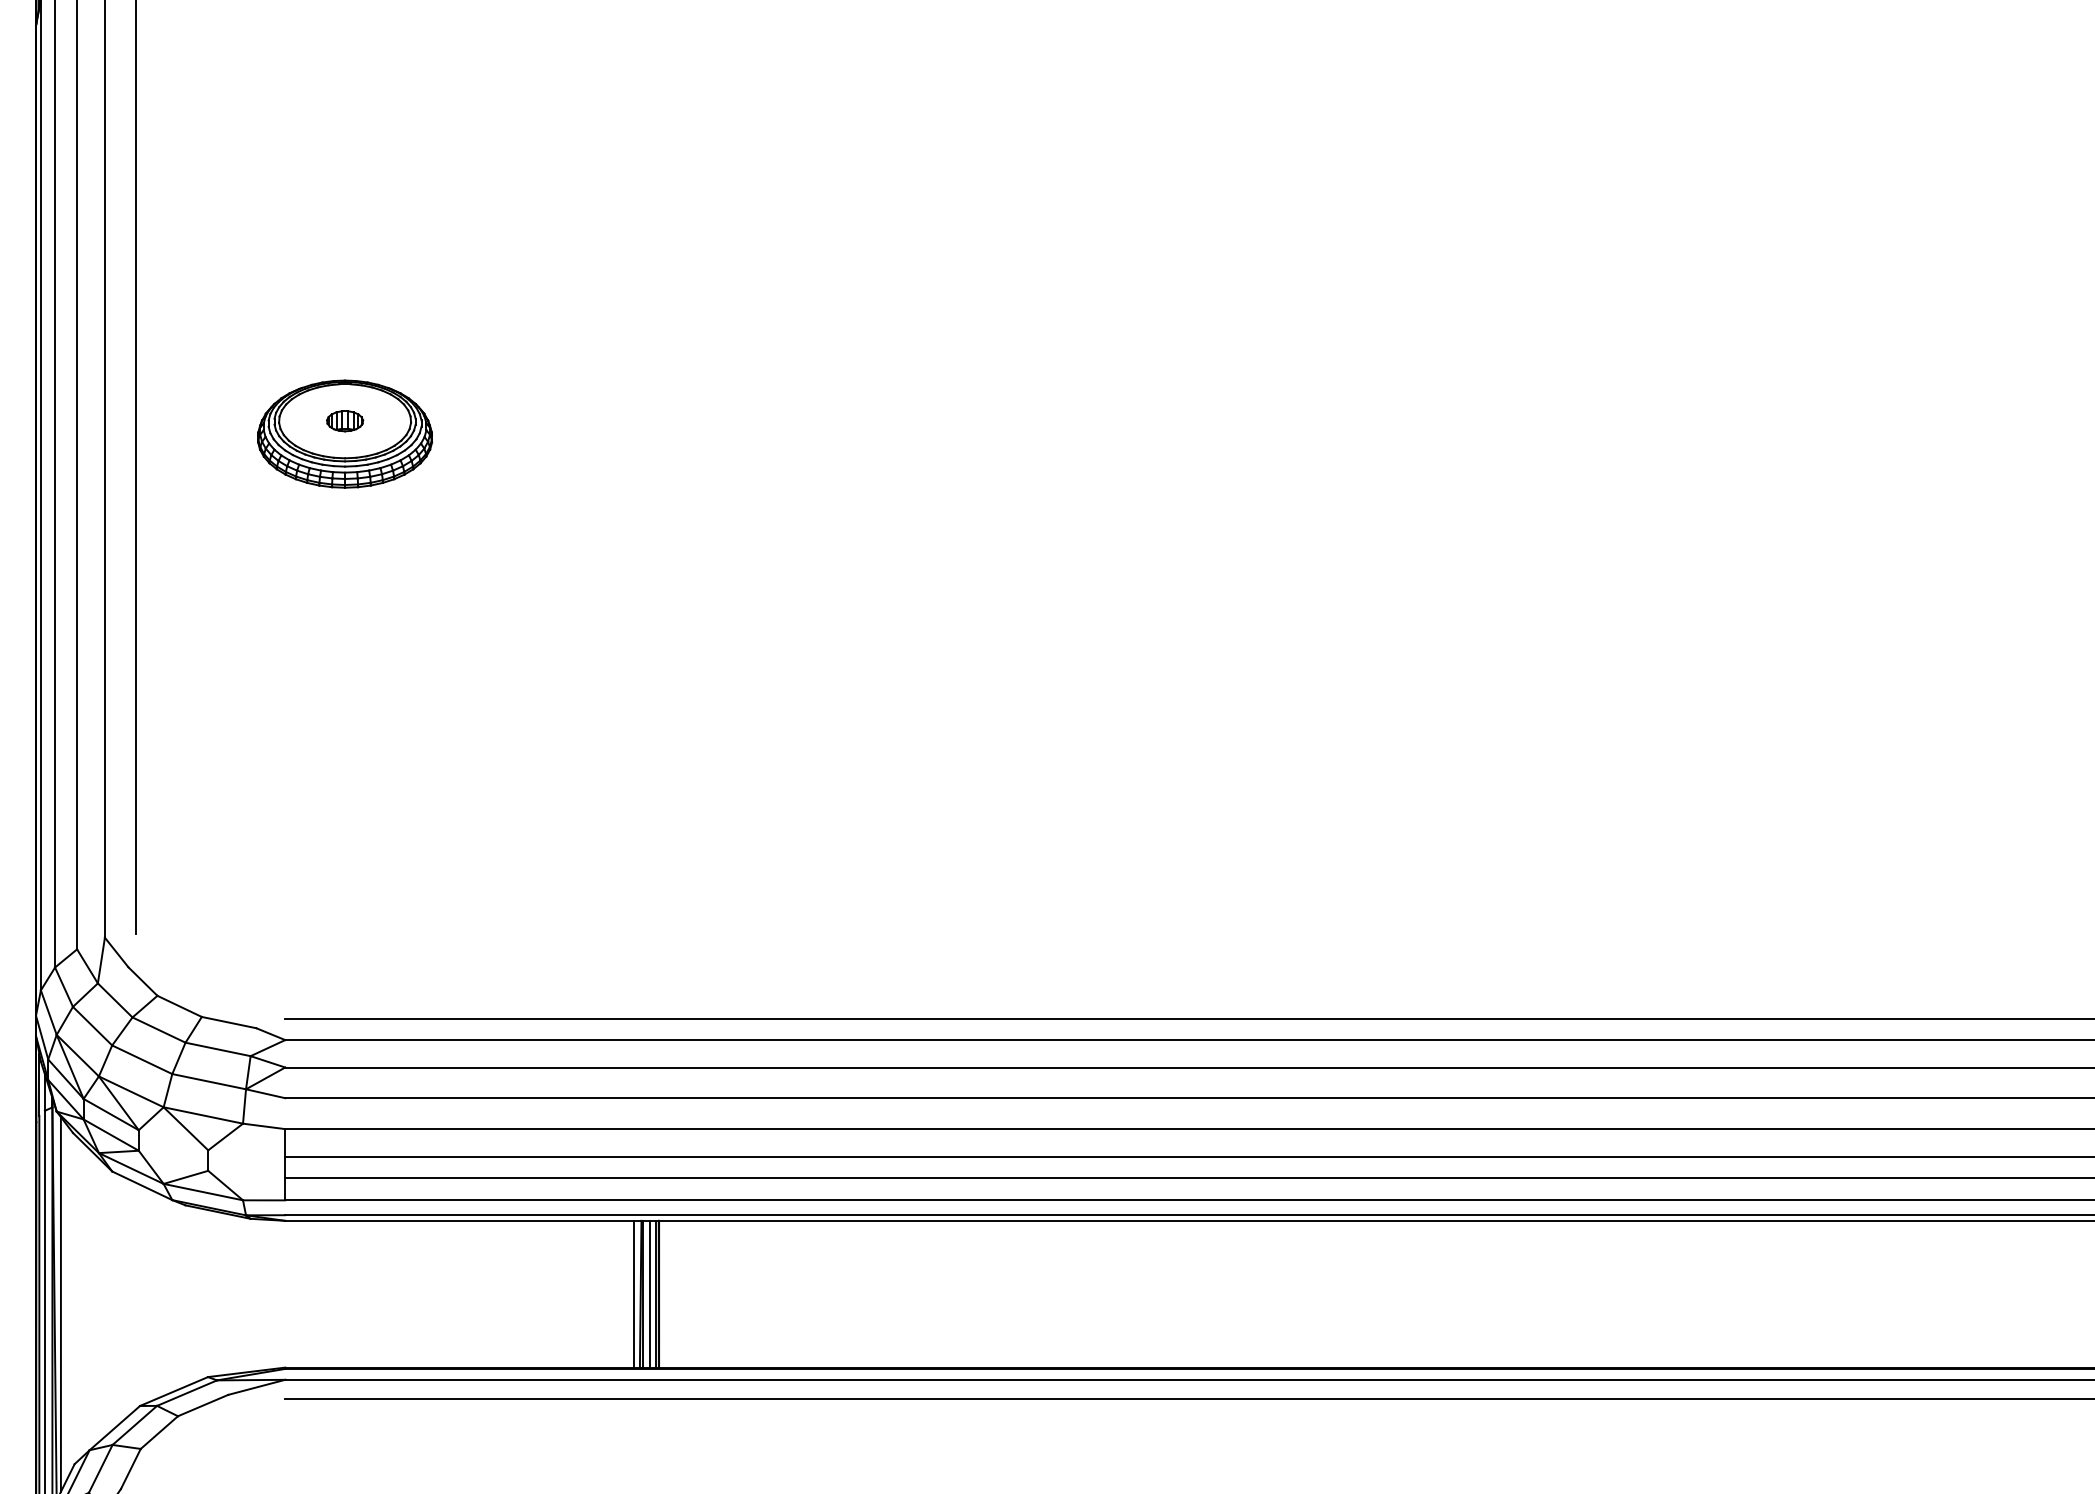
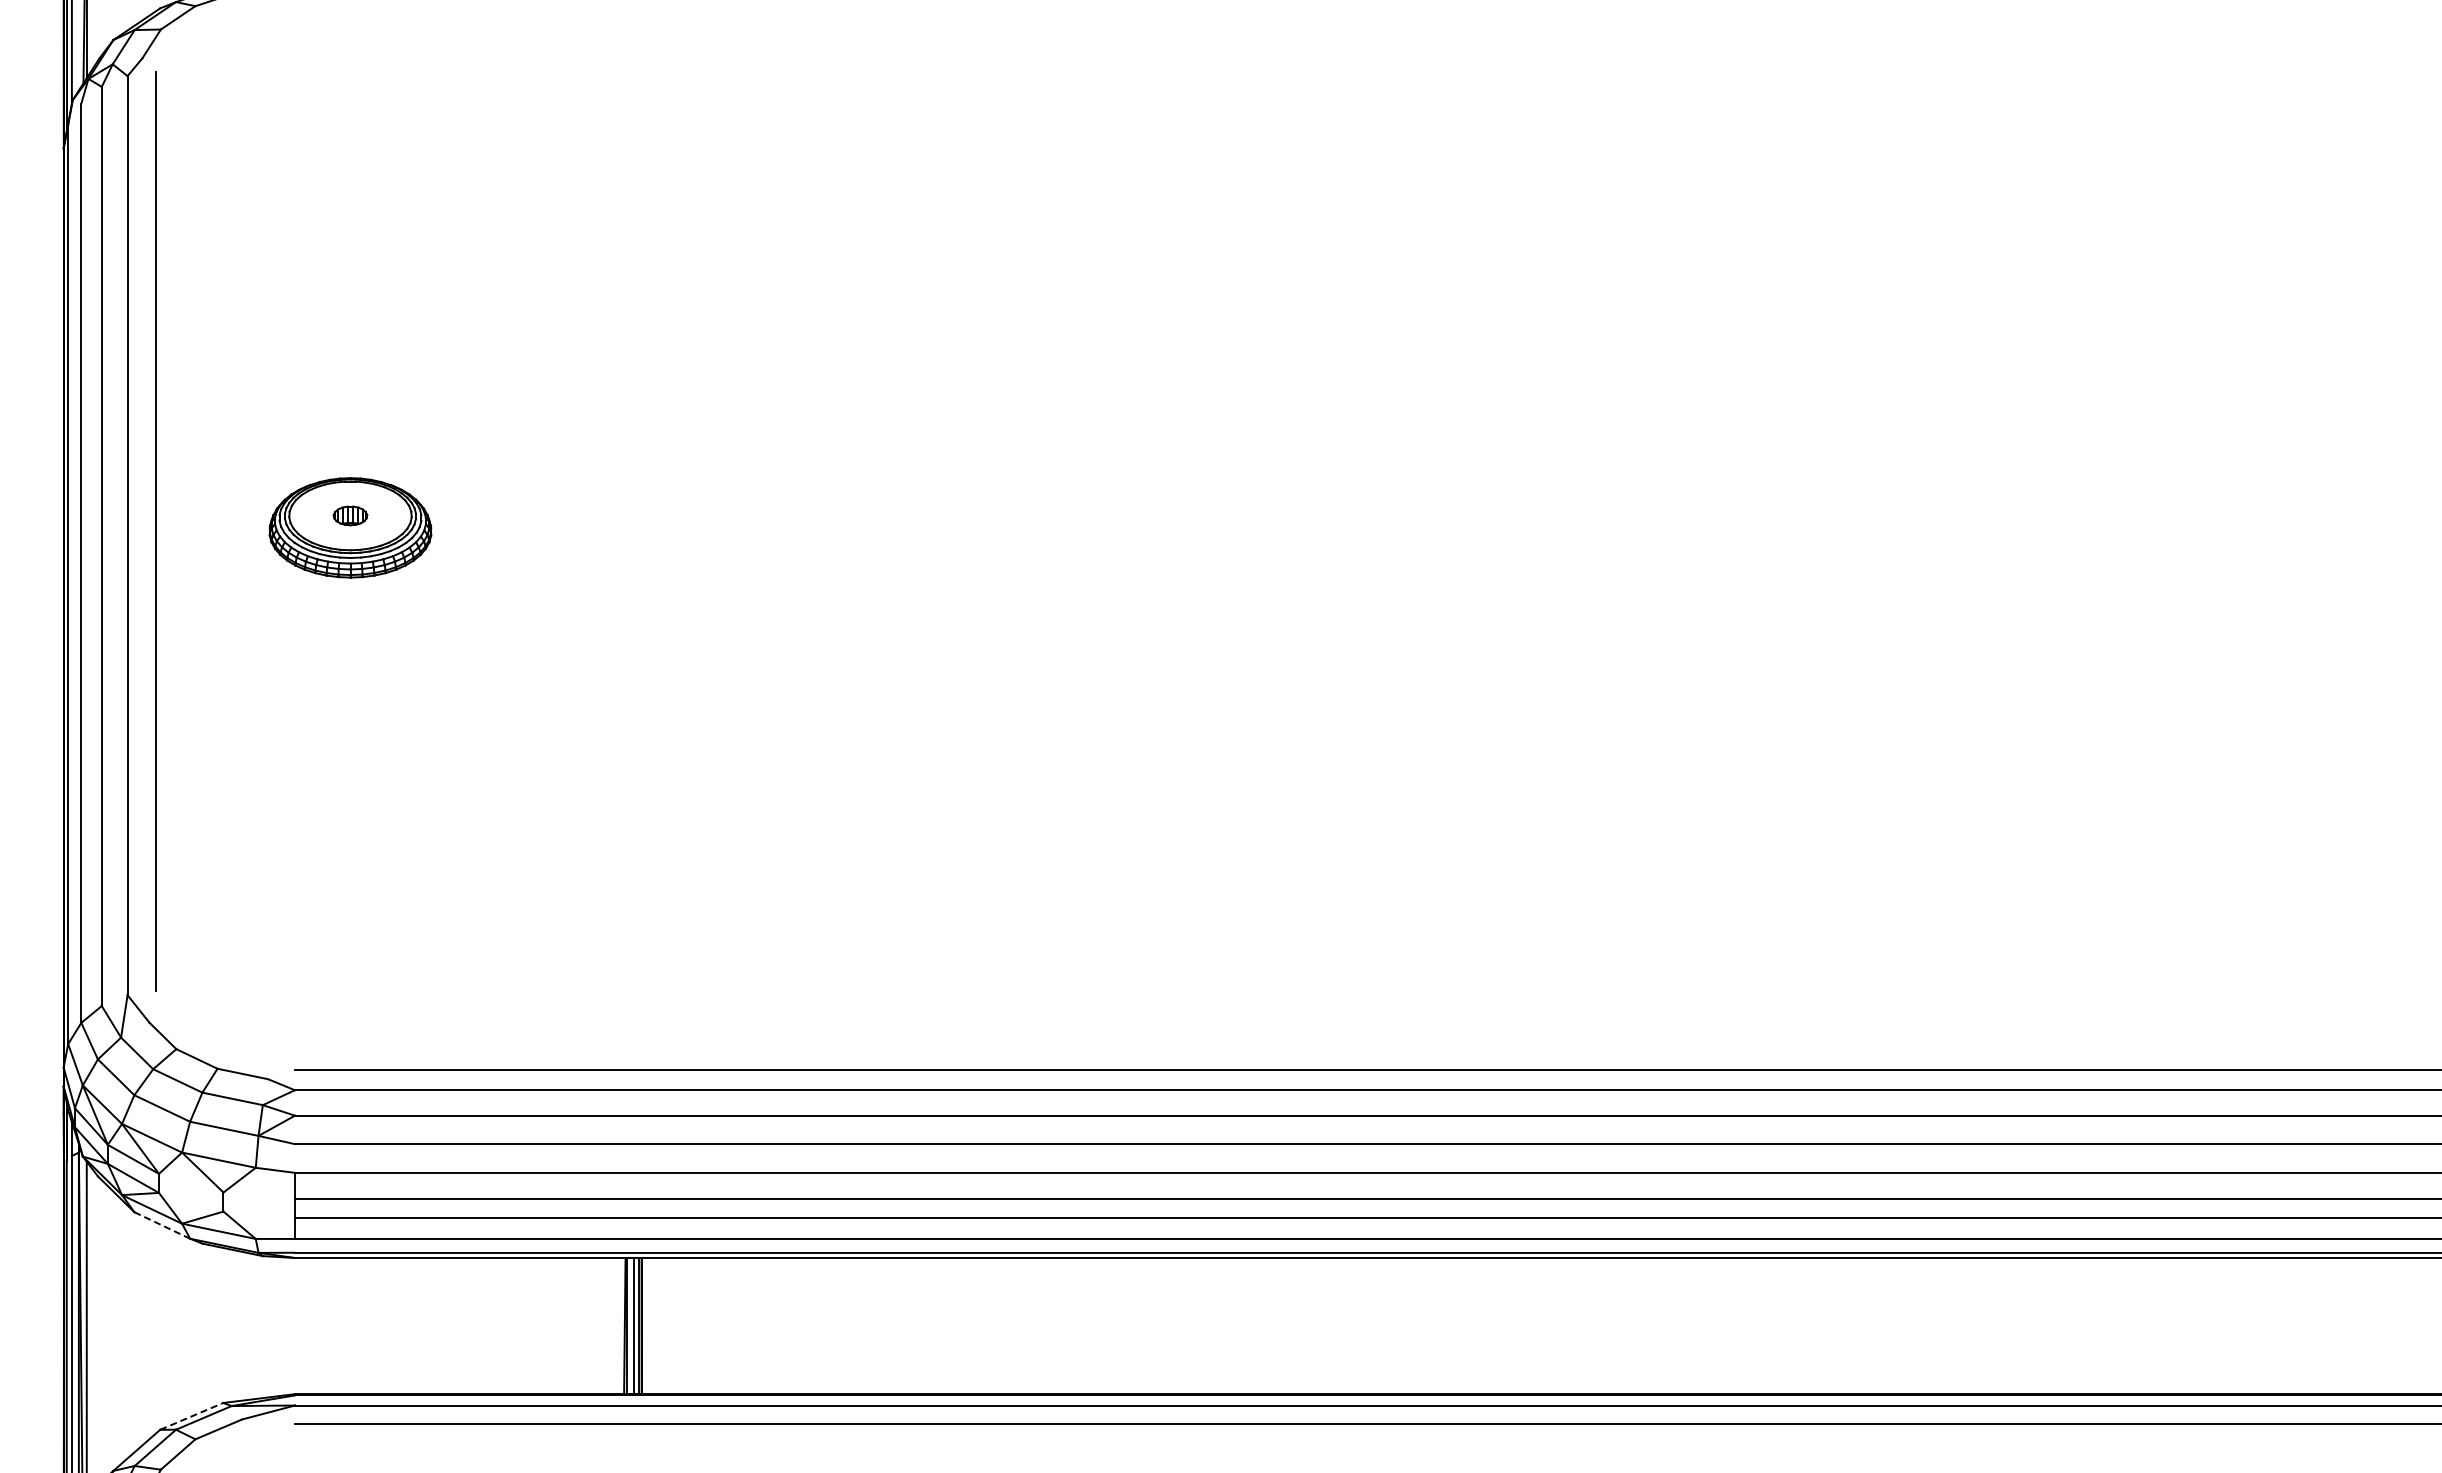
line: (142, 1185) -> (162, 1225), solid -> dashed
line: (633, 1293) -> (618, 1325), removed
line: (174, 1391) -> (192, 1416), solid -> dashed

